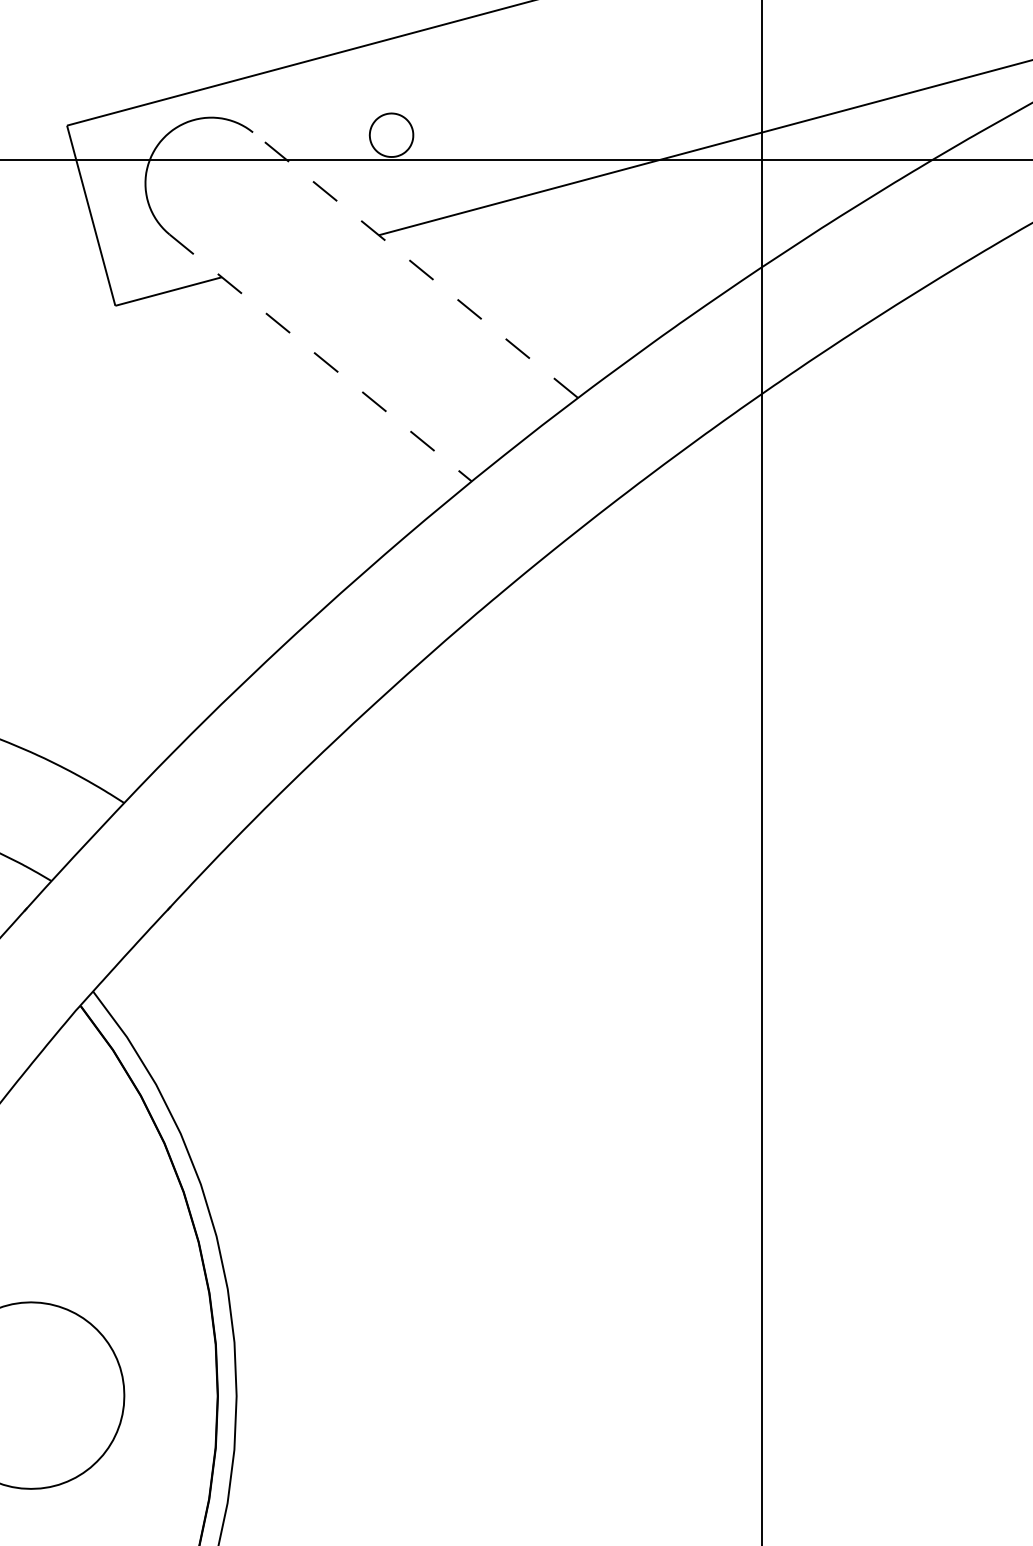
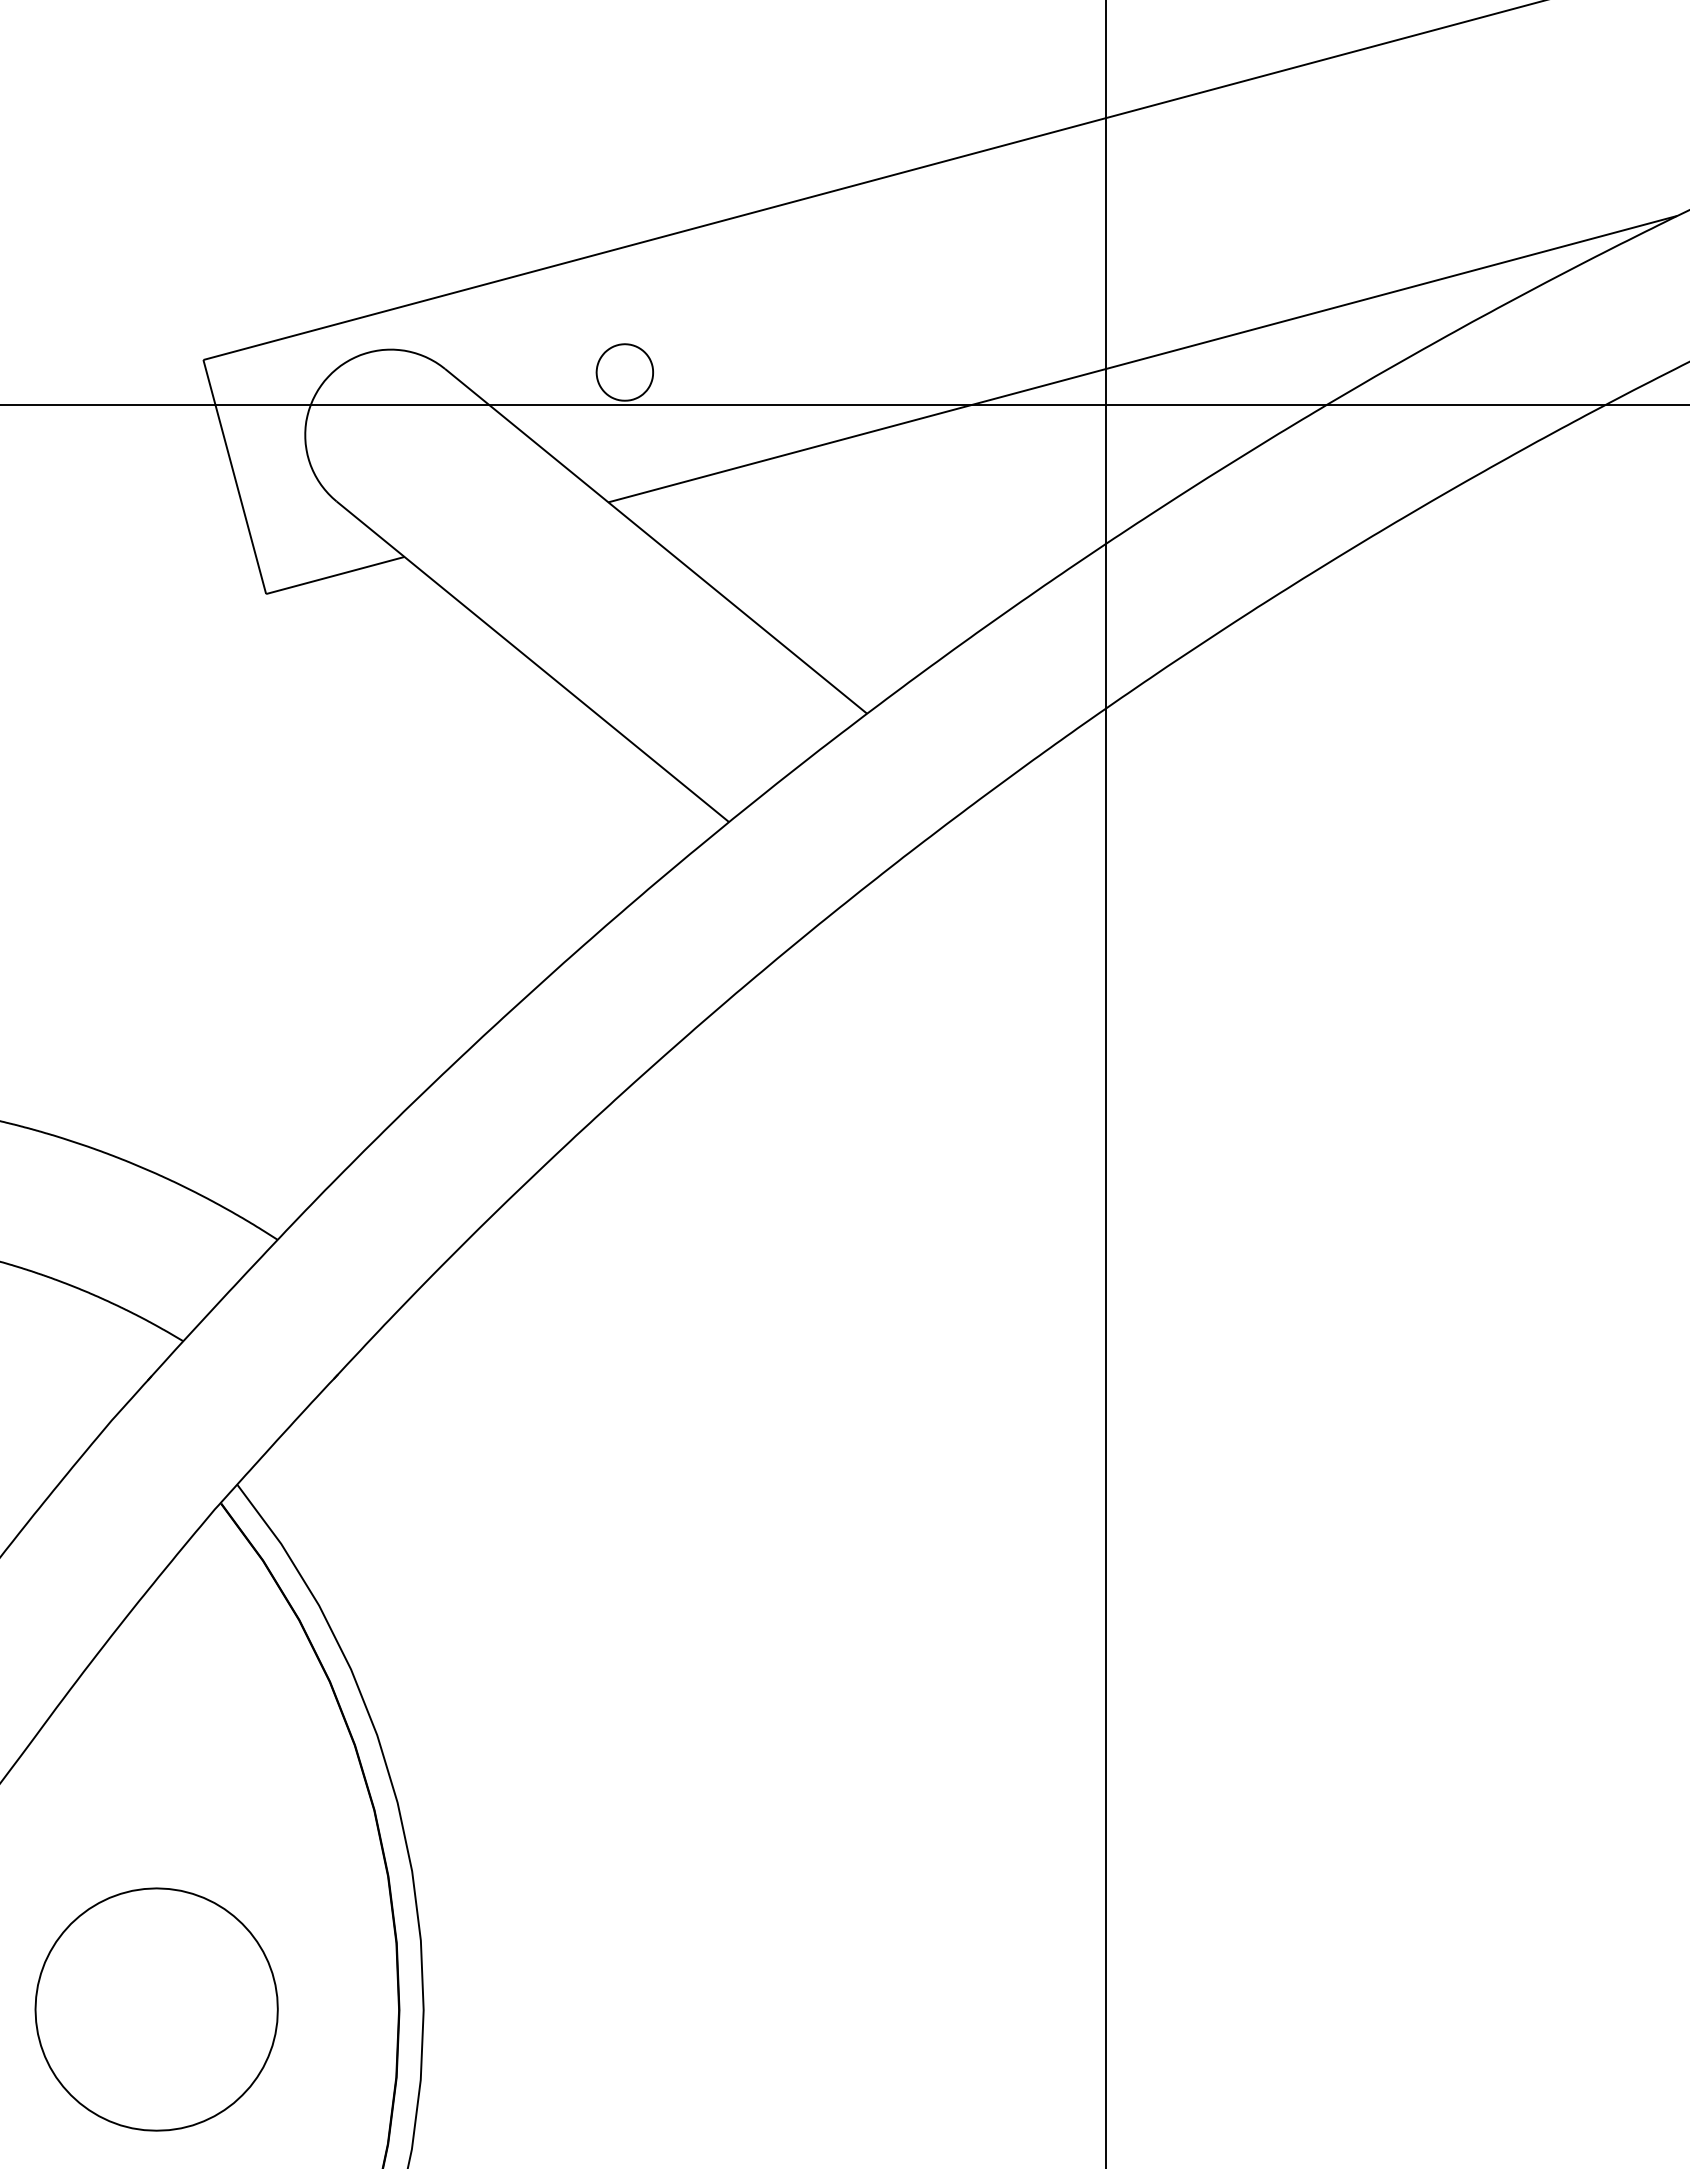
line: (415, 264) -> (655, 540), dashed -> solid
line: (321, 358) -> (533, 662), dashed -> solid

